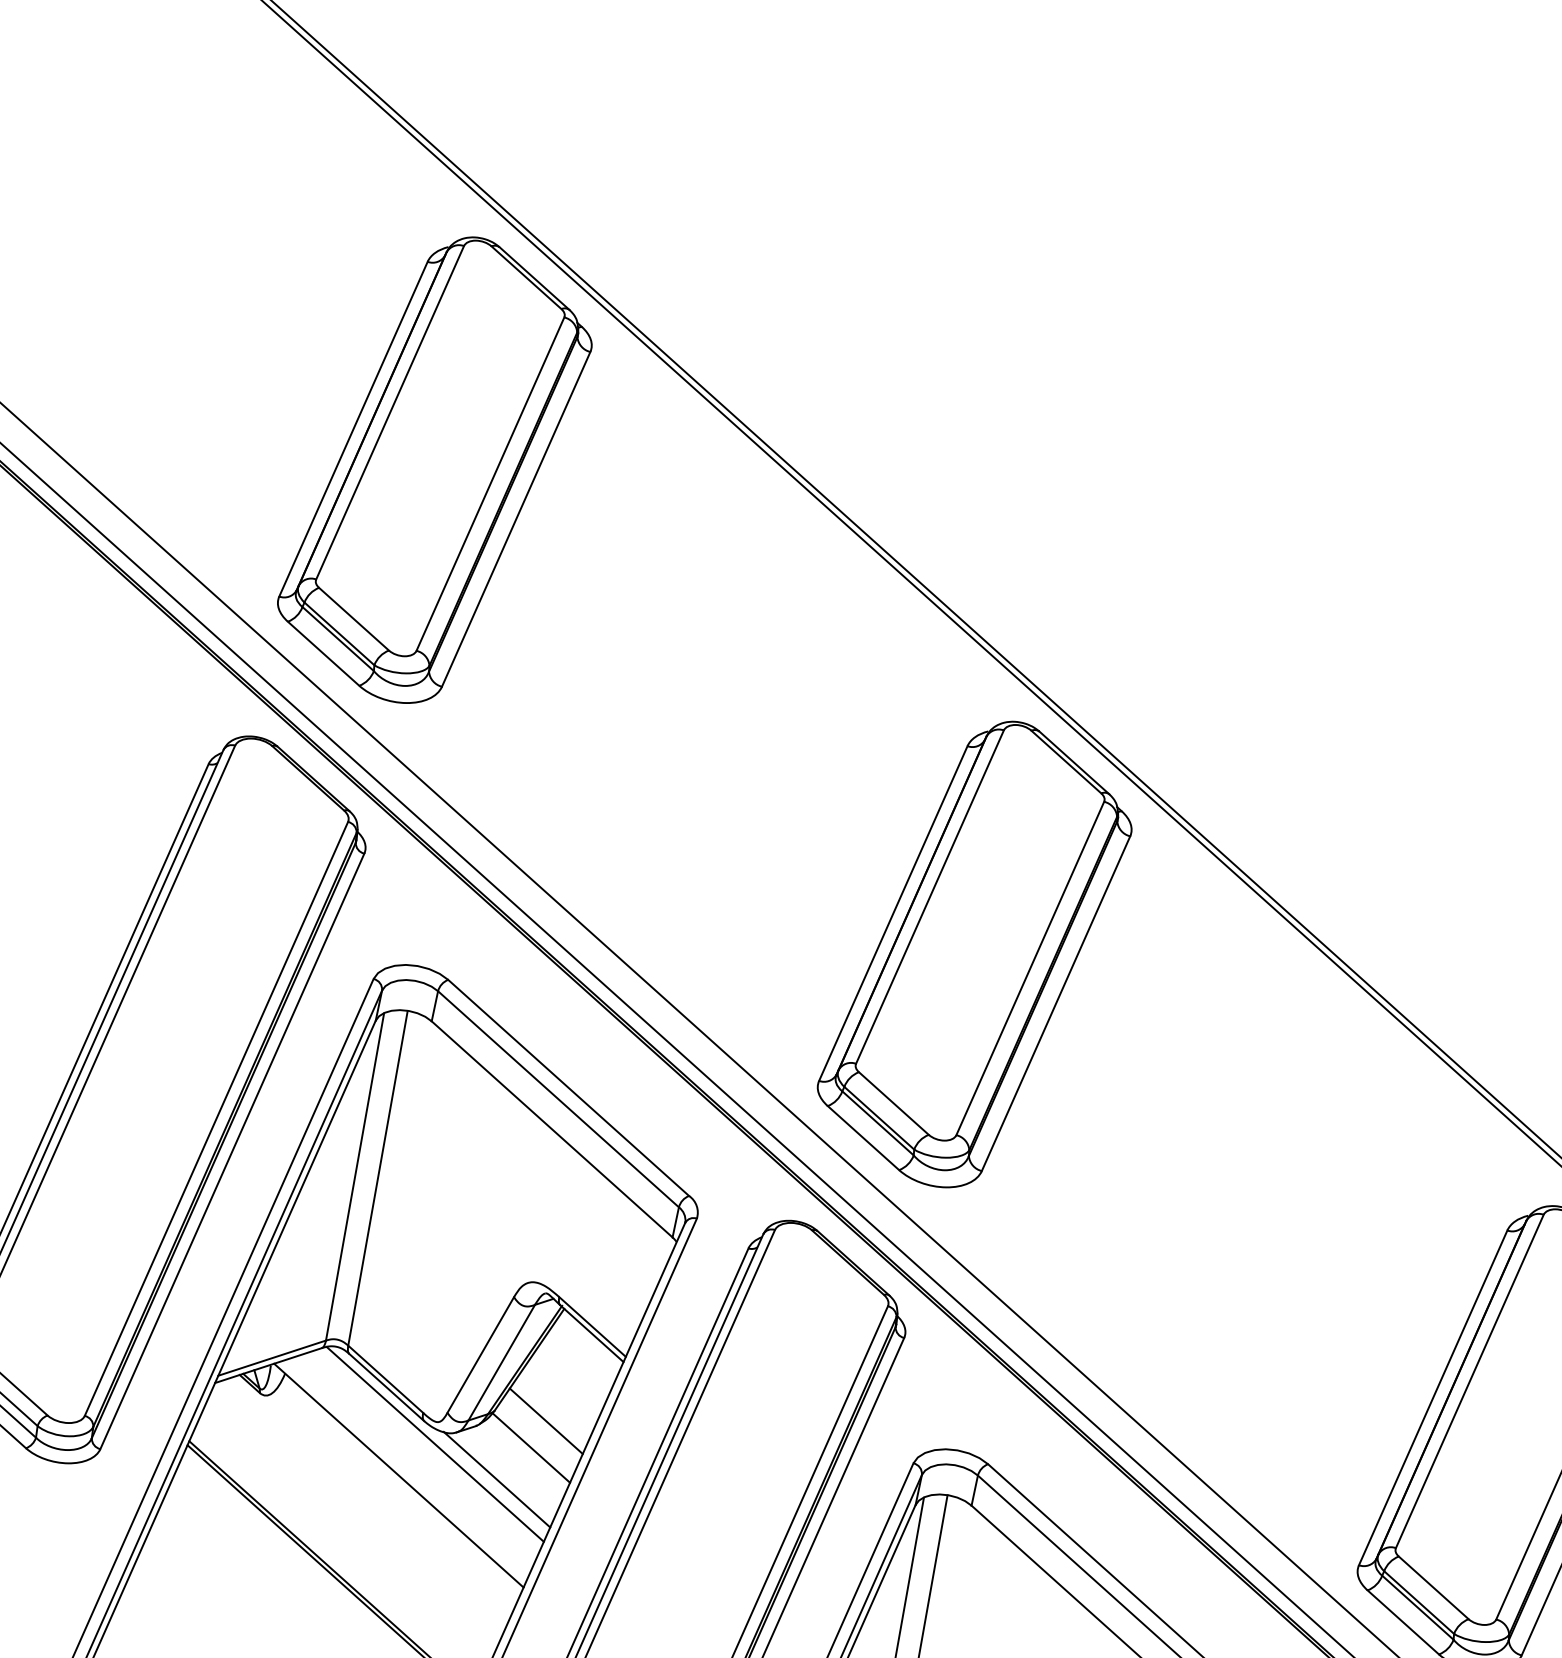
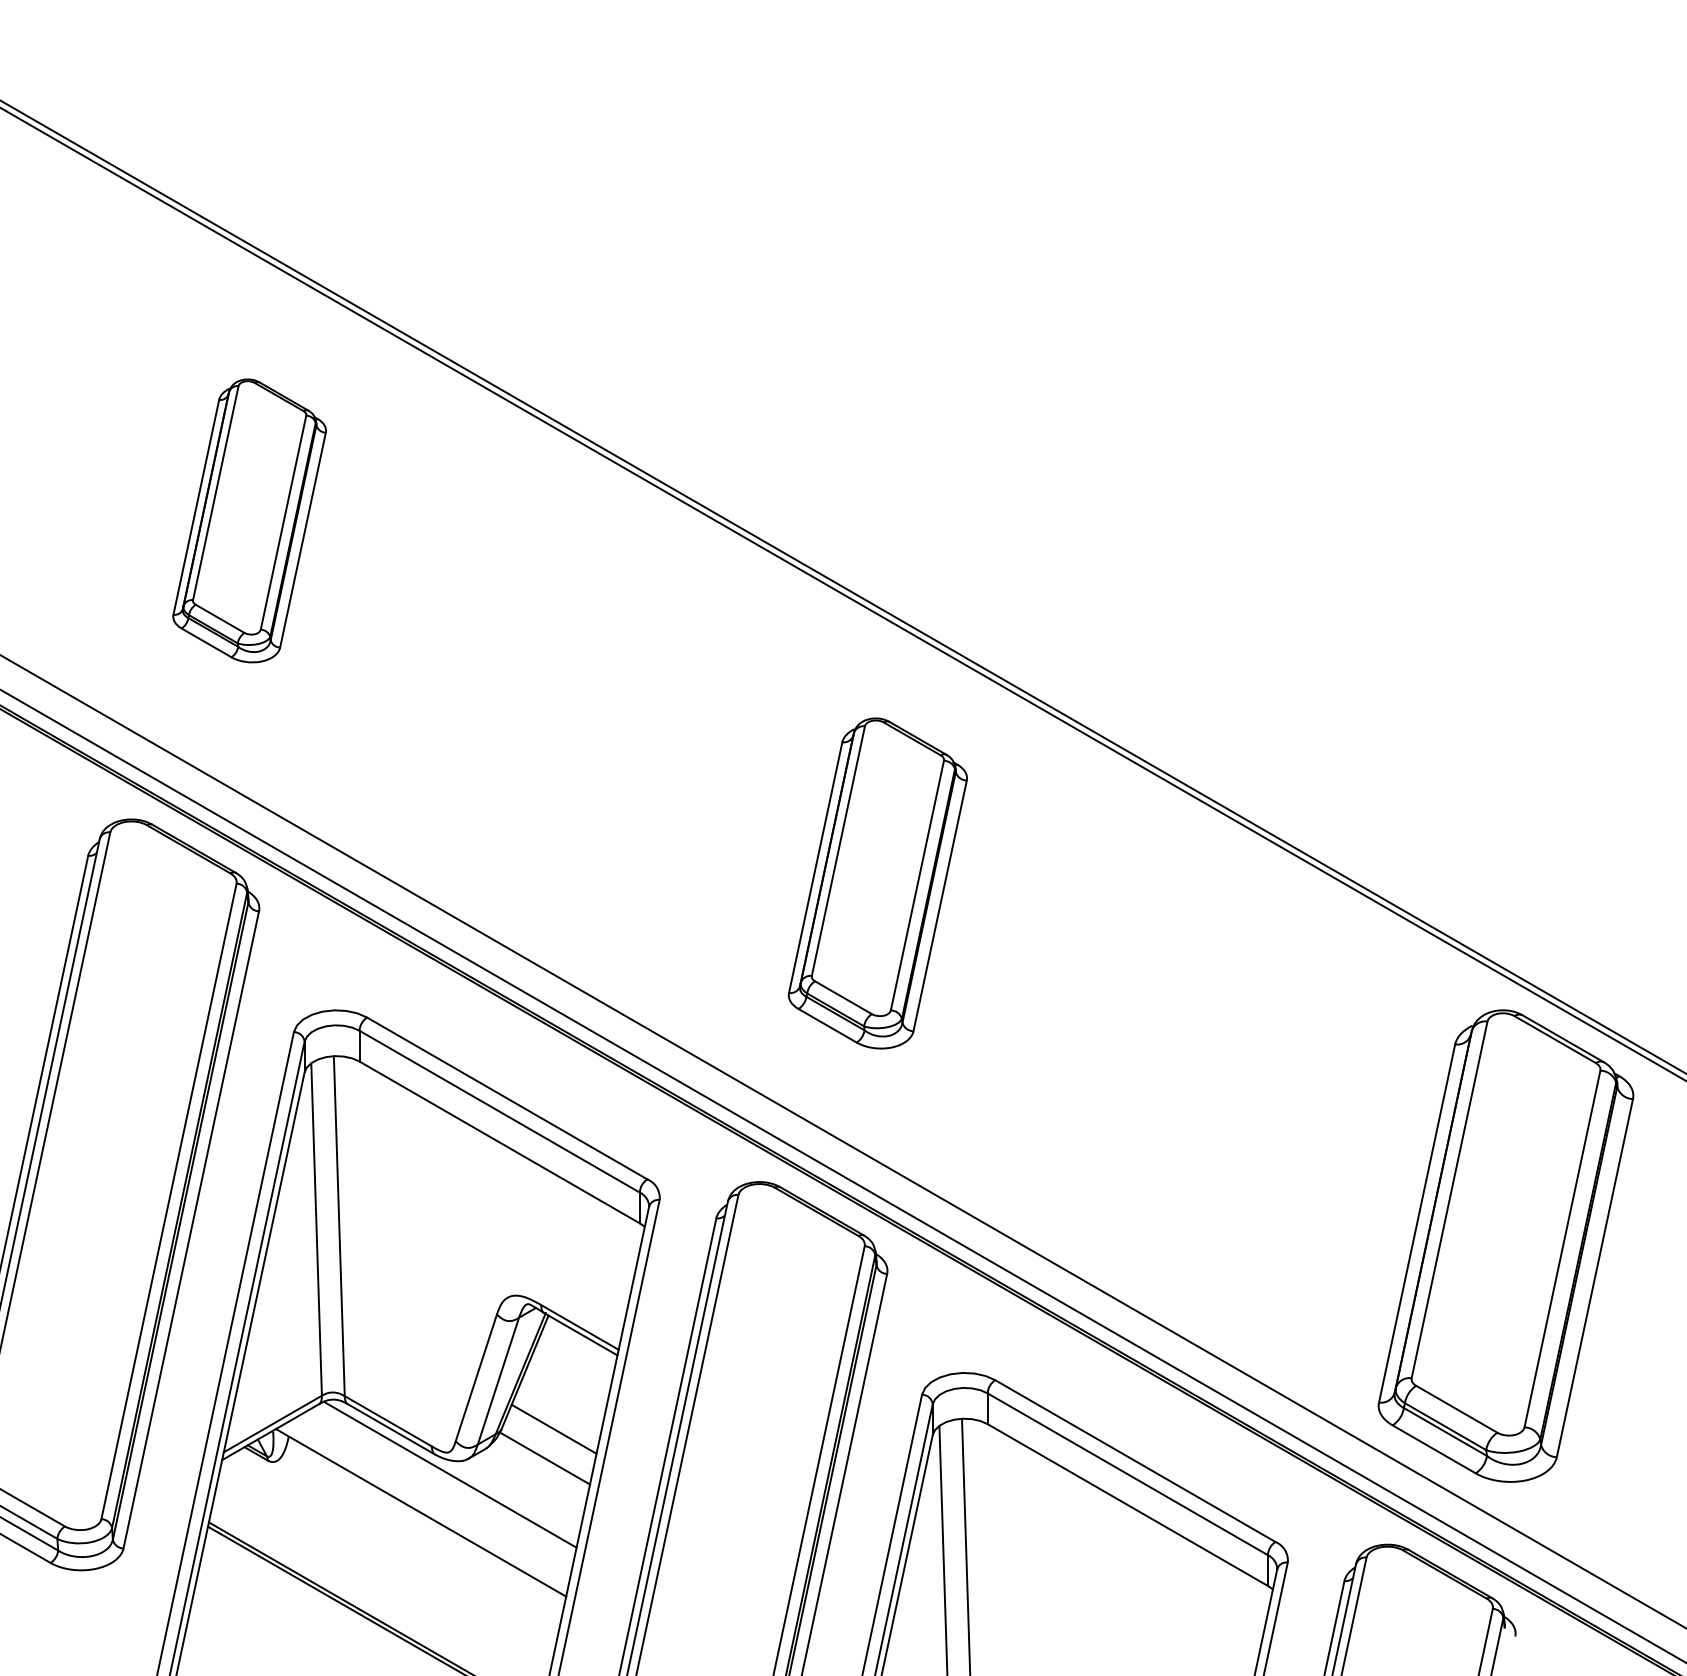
part: (435, 469) -> (249, 520), size x0.6
part: (975, 953) -> (877, 883), size x0.7
line: (496, 1479) -> (517, 1496), removed

